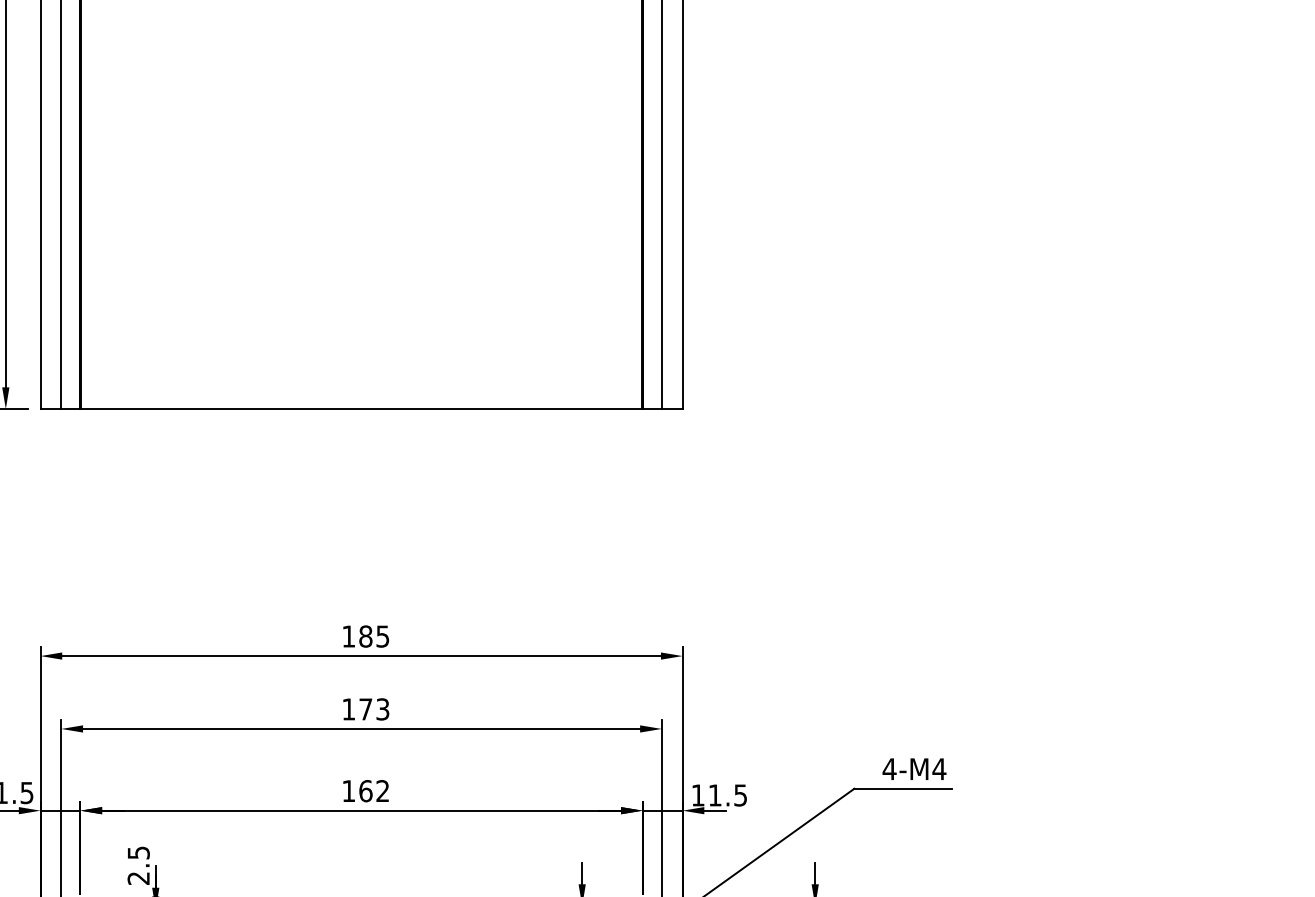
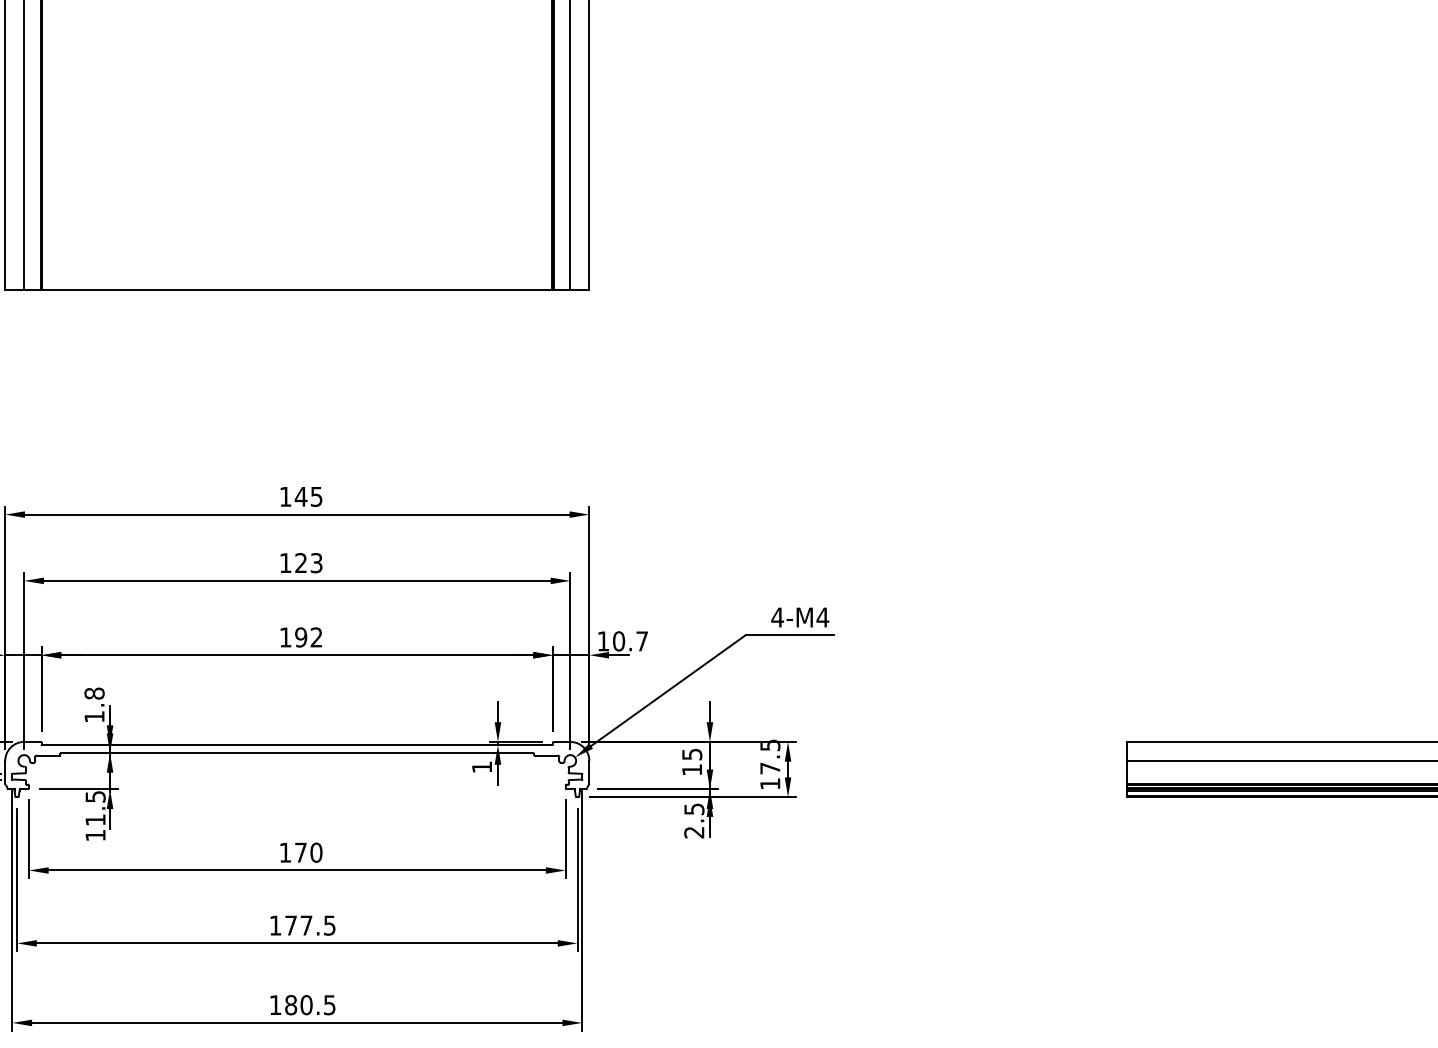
text: (365, 636) -> (300, 496), 185 -> 145
text: (365, 708) -> (300, 562), 173 -> 123
text: (366, 791) -> (301, 637), 162 -> 192
text: (727, 795) -> (630, 641), 11.5 -> 10.7
text: (138, 864) -> (94, 704), 2.5 -> 1.8

